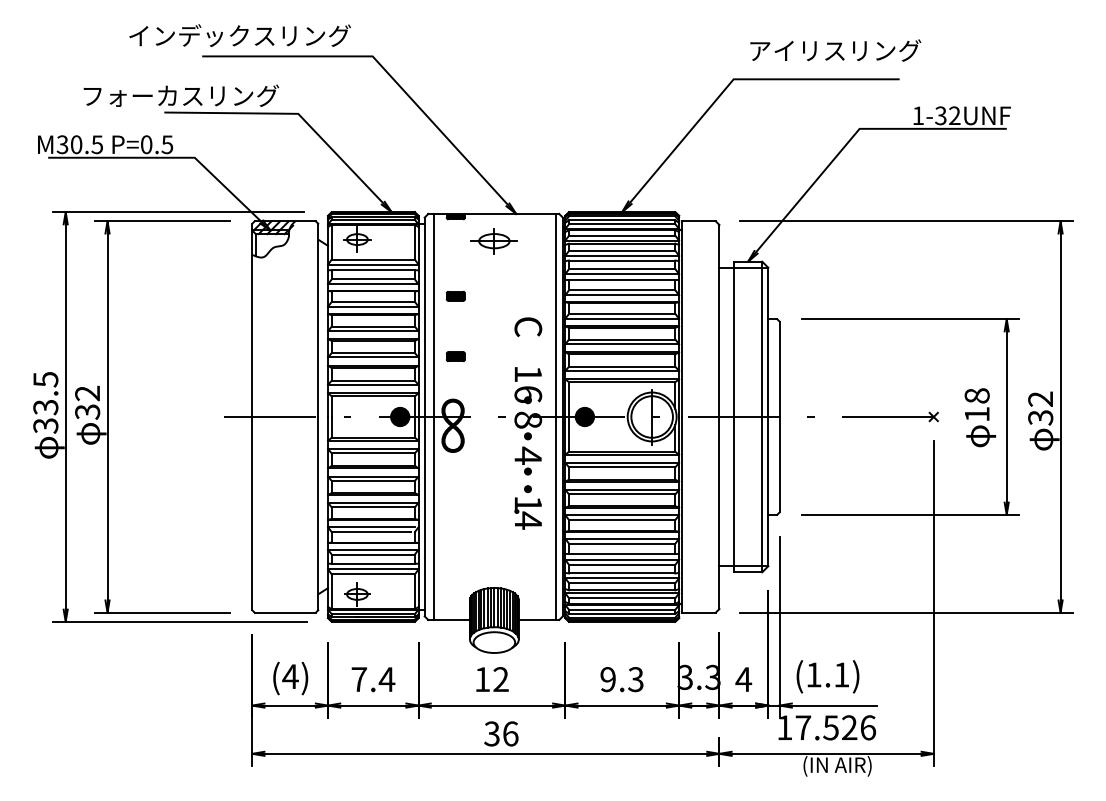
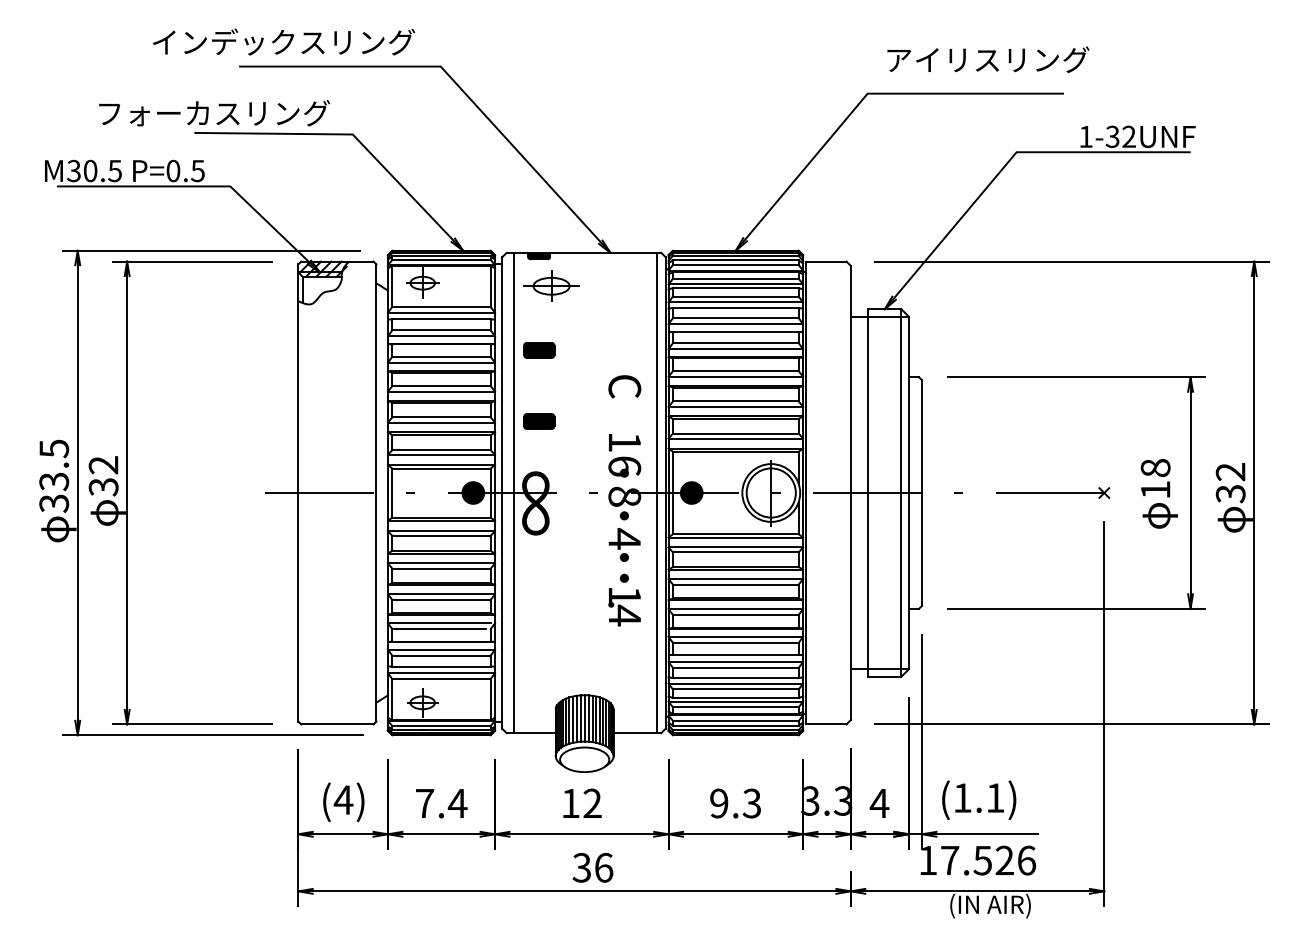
part: (493, 241) -> (550, 286), moved
part: (455, 295) -> (538, 349), size x1.4
part: (455, 356) -> (538, 421), size x1.4

